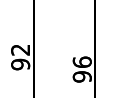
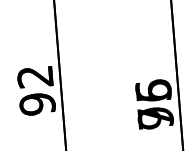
text: (81, 69) -> (153, 104), 96 -> 75

